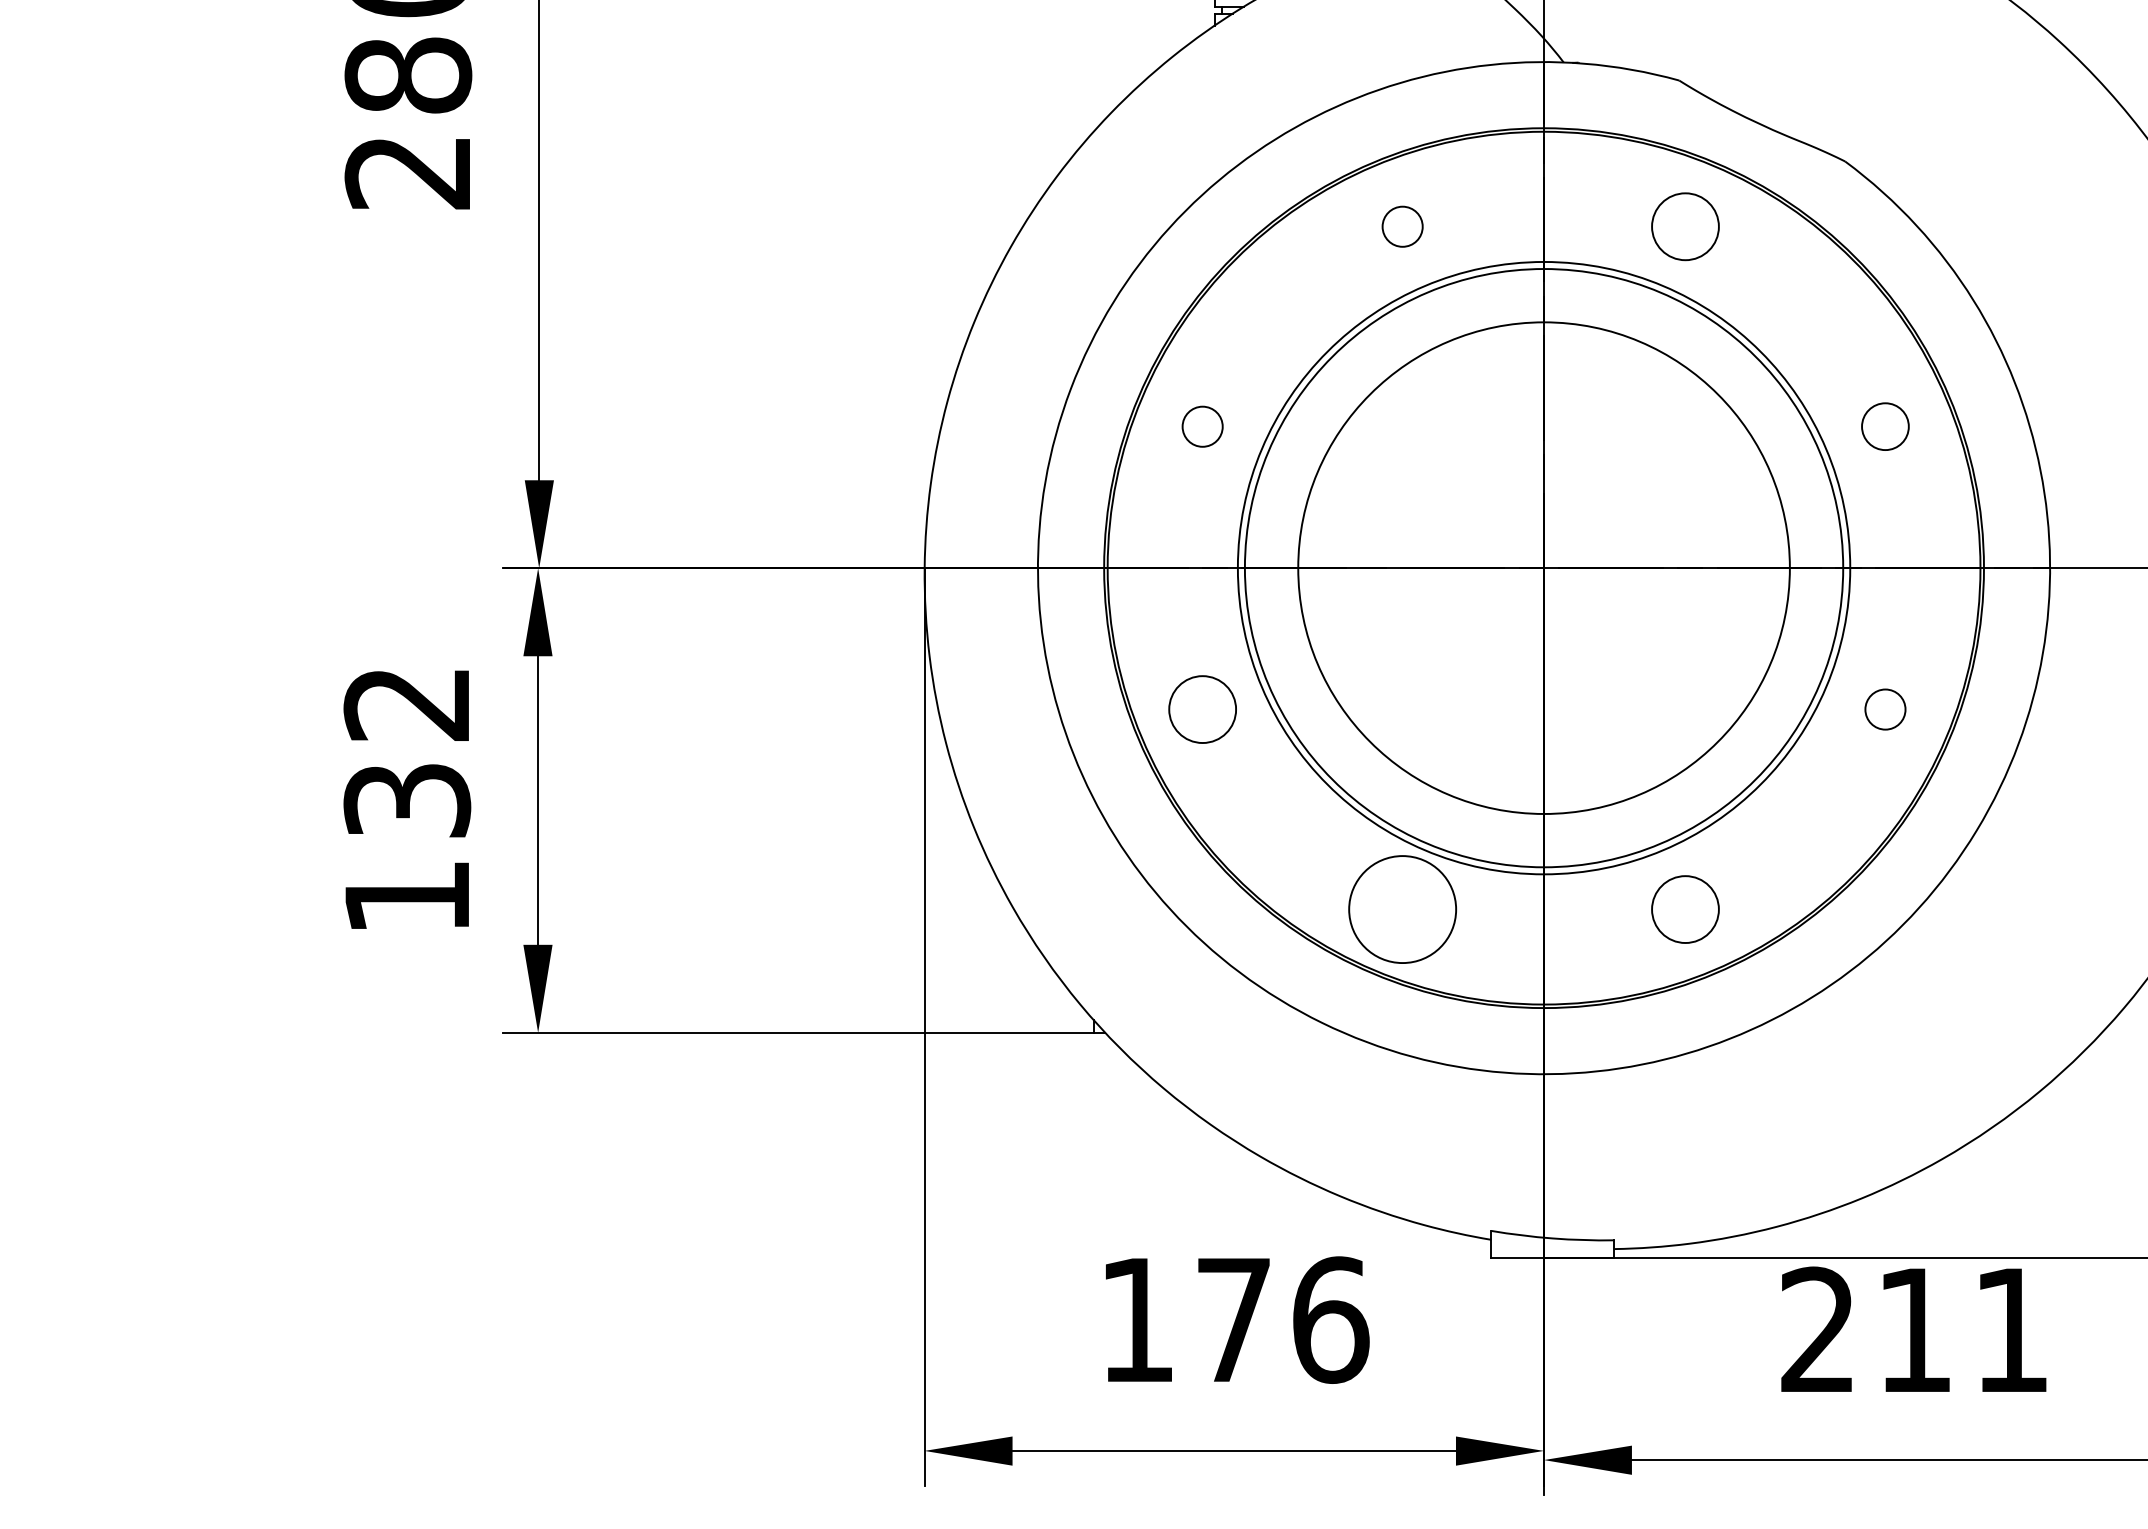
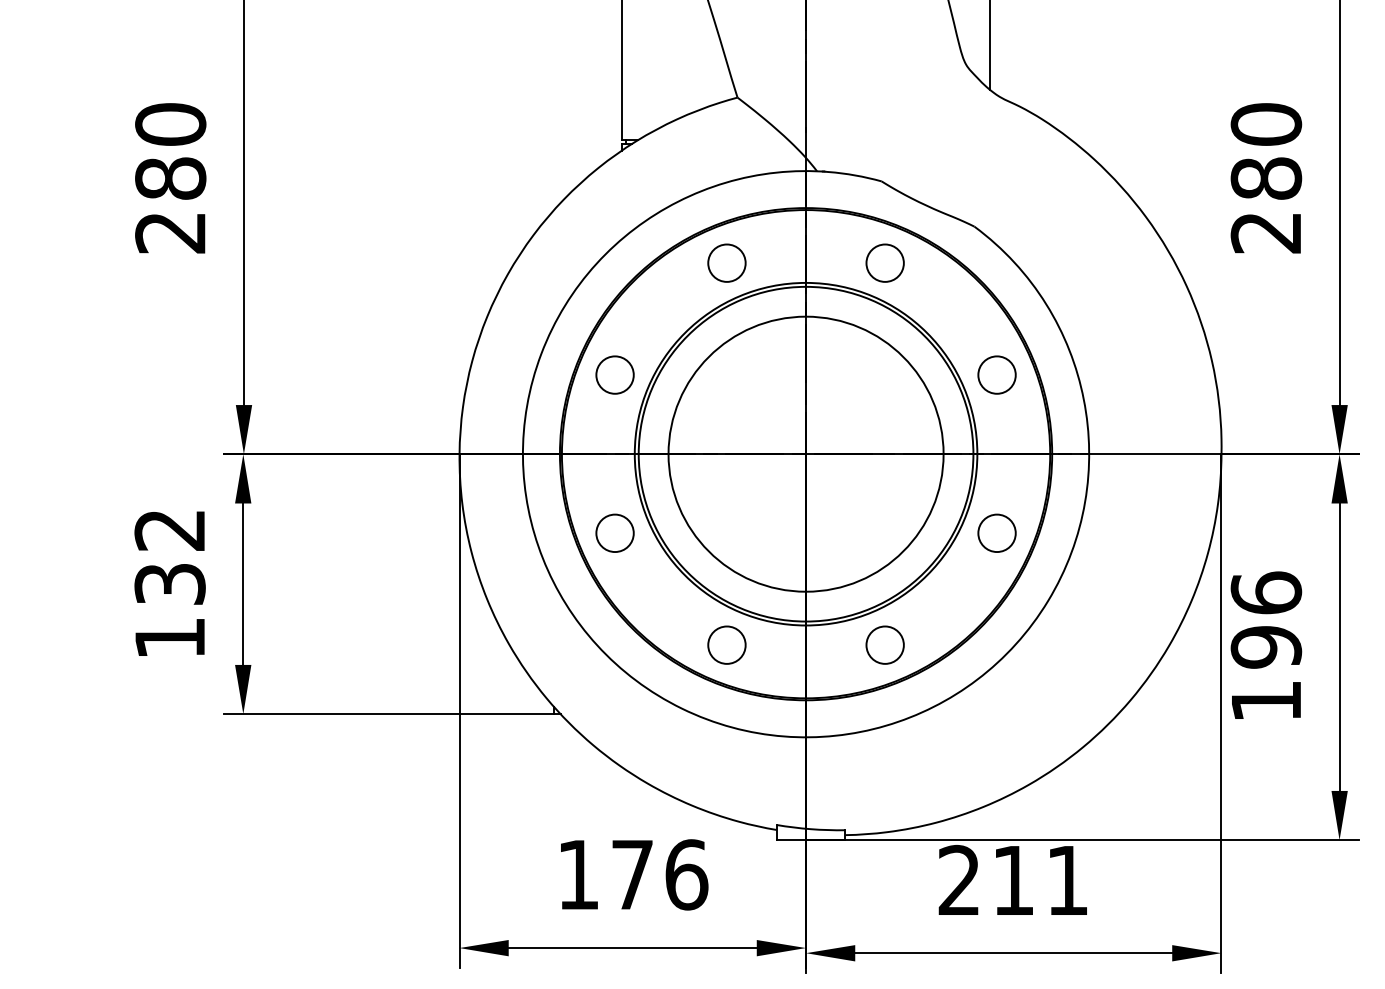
circle: (1401, 225) -> (726, 262), size x1.67
circle: (1201, 425) -> (614, 374), size x1.67
circle: (1884, 425) -> (996, 374), size x1.43
circle: (1884, 709) -> (996, 533), size x1.67
circle: (1401, 908) -> (726, 644), size x0.62

